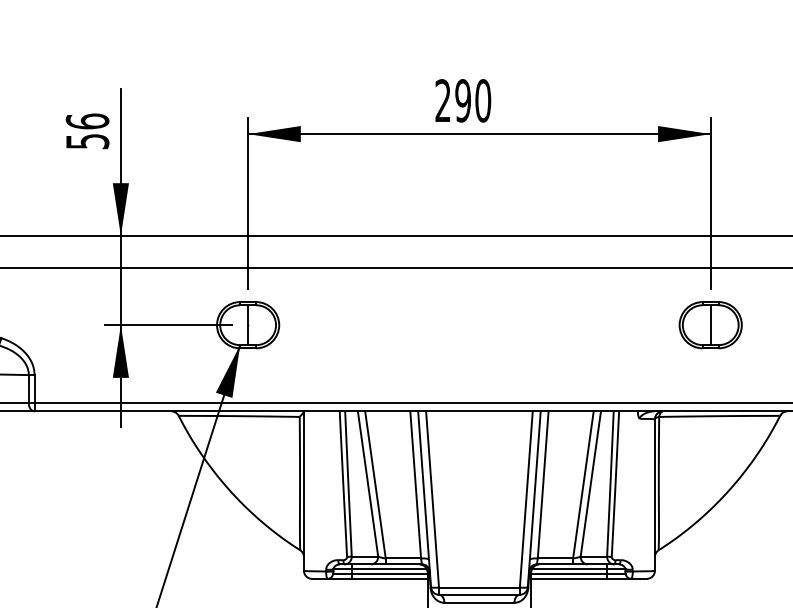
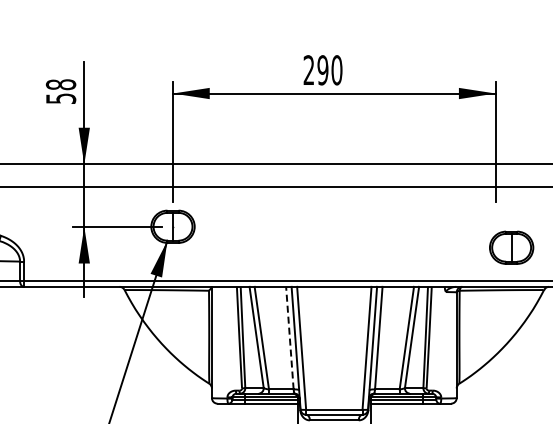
text: (86, 121) -> (60, 84), 56 -> 58
part: (710, 324) -> (511, 247), moved
line: (415, 483) -> (289, 337), solid -> dashed

